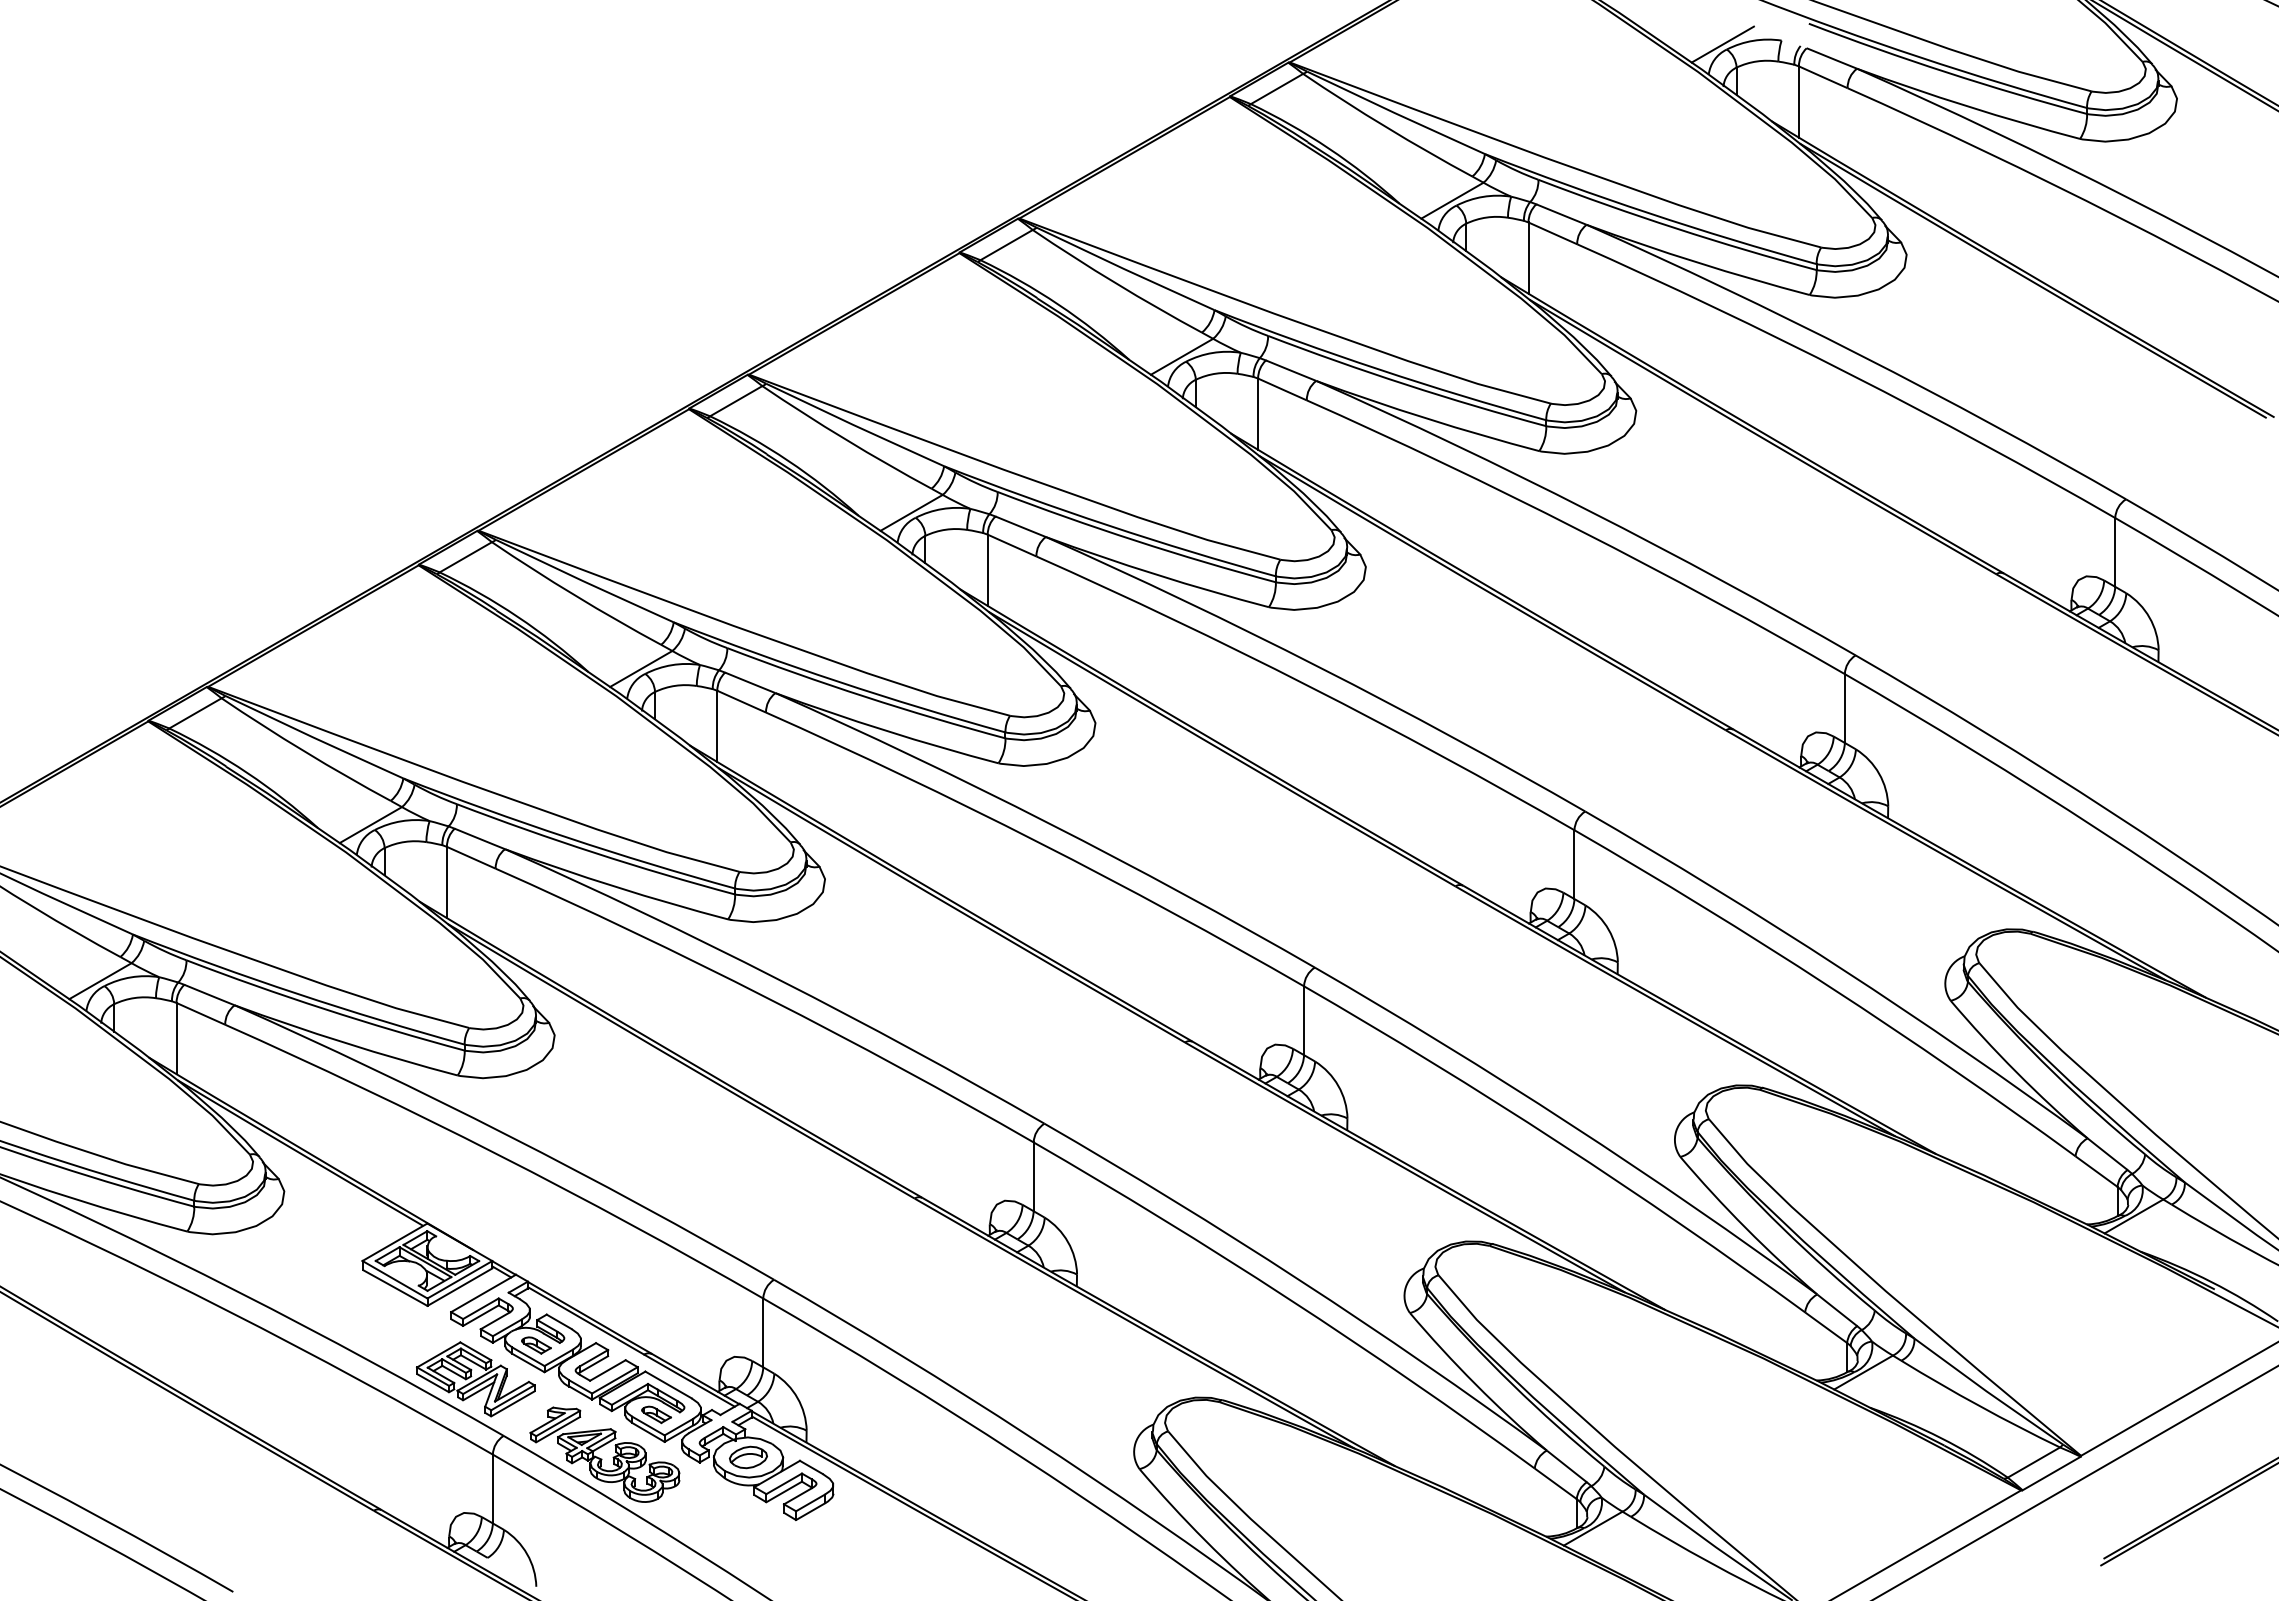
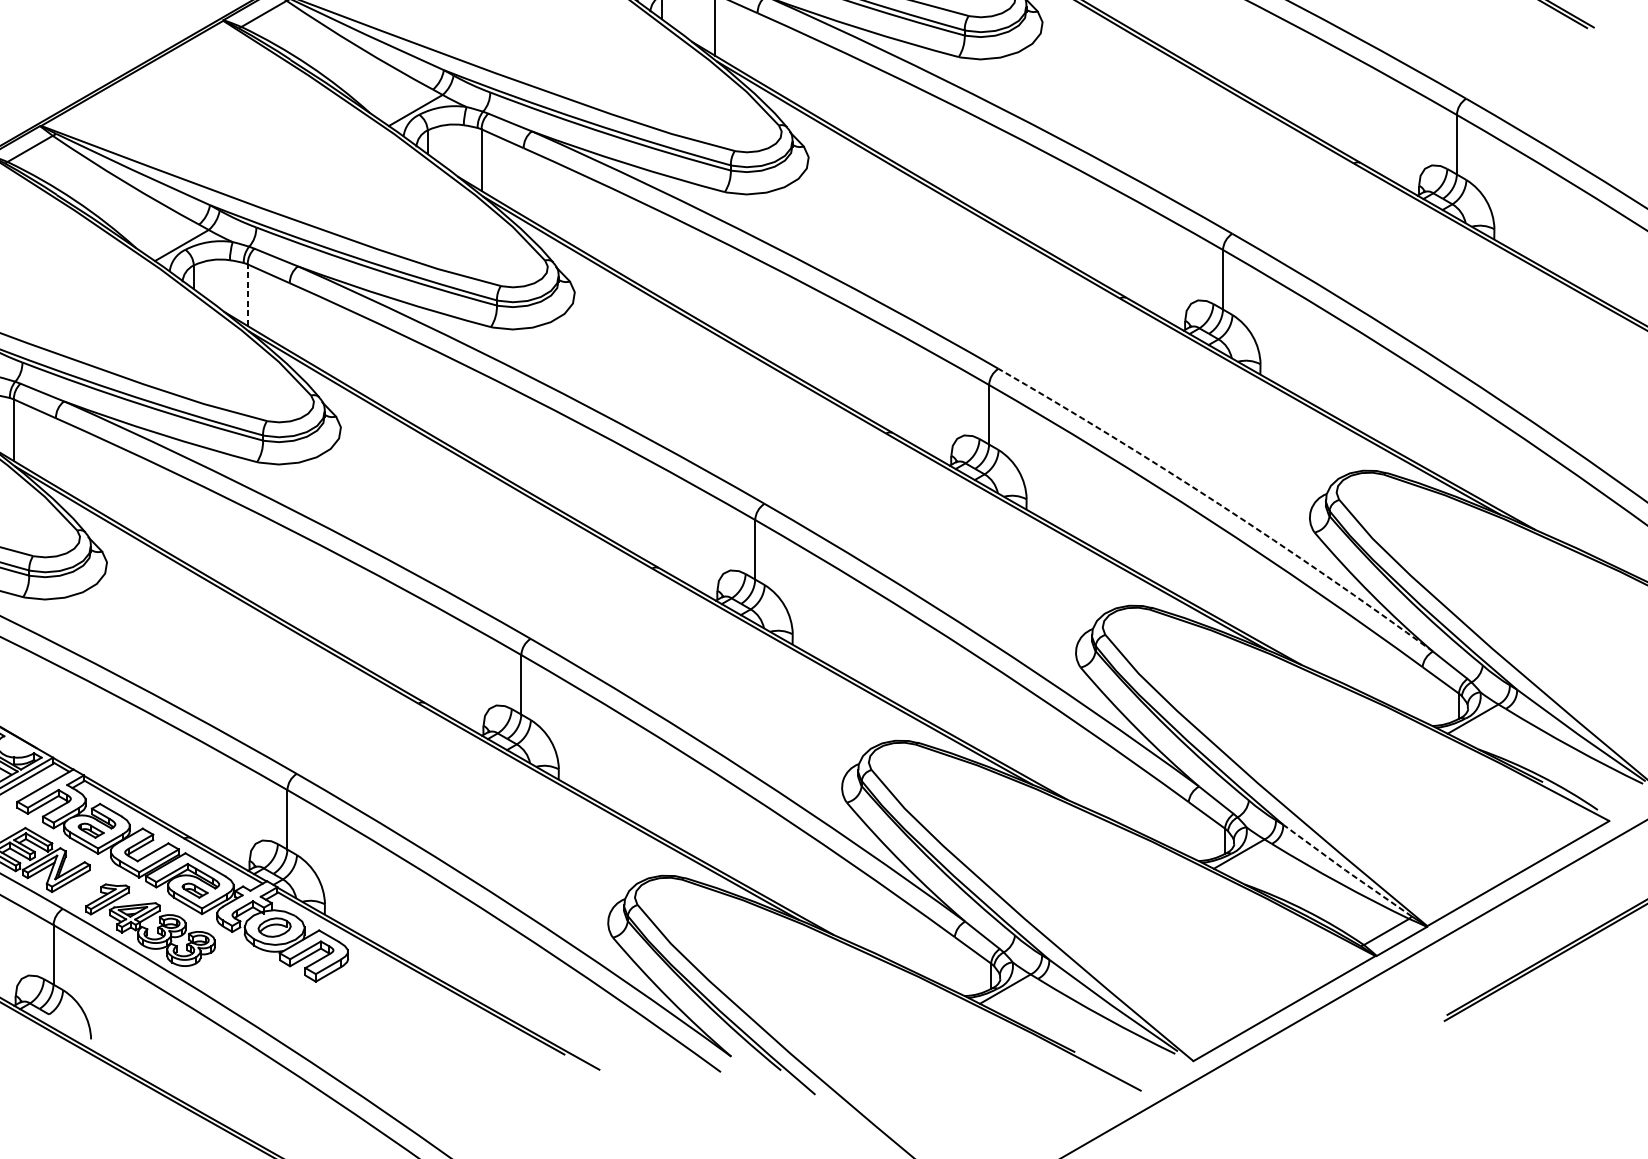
line: (717, 726) -> (247, 295), solid -> dashed
arc: (1840, 968) -> (1219, 504), solid -> dashed
line: (1987, 1391) -> (1346, 870), solid -> dashed

